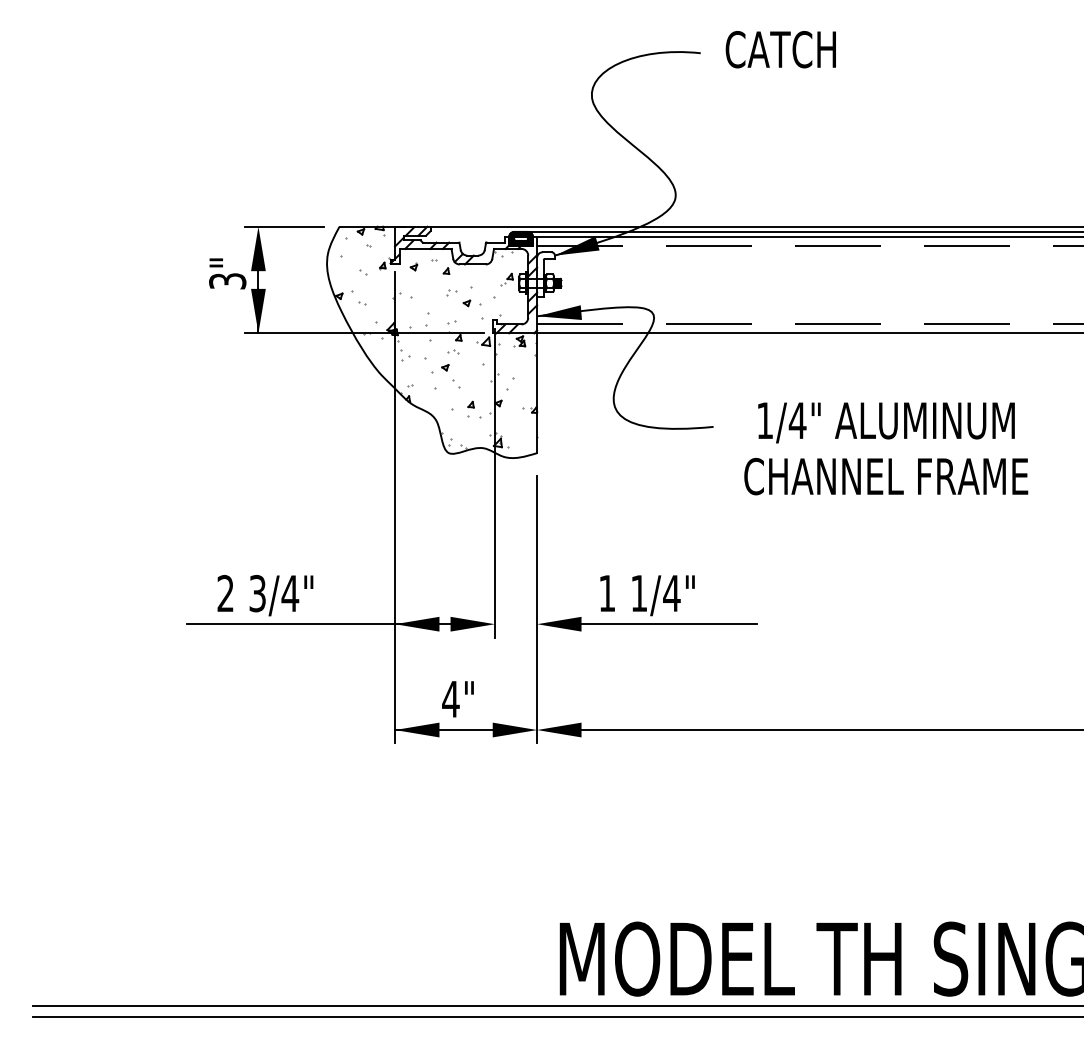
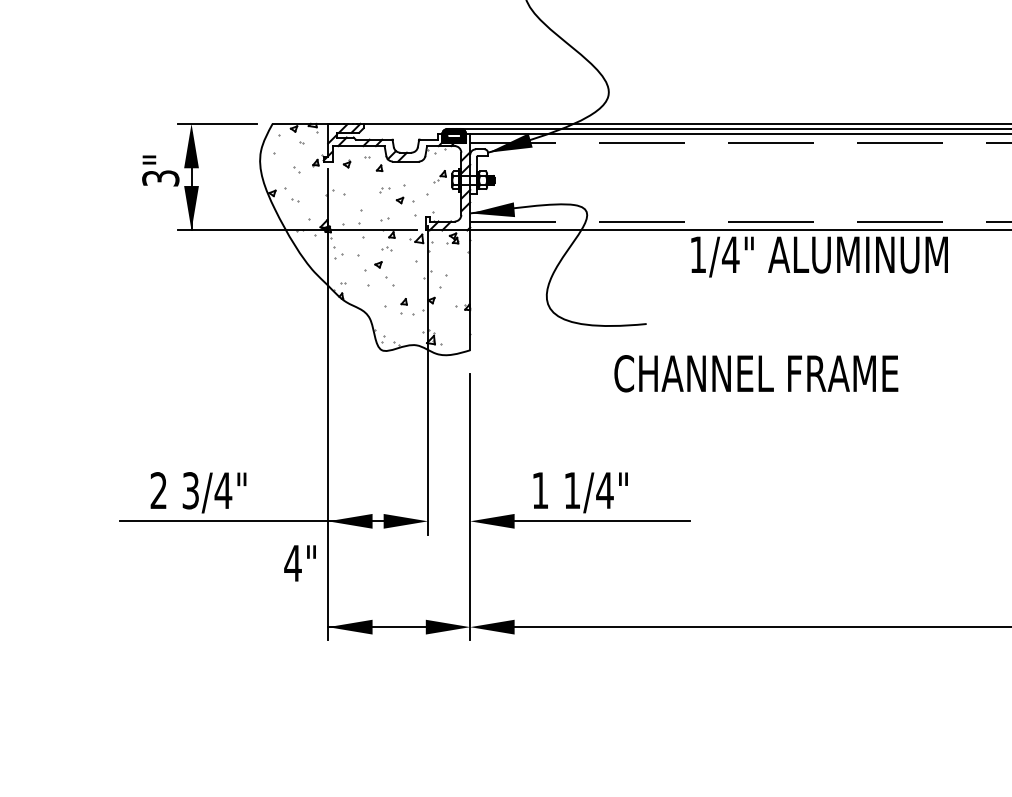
text: (886, 422) -> (819, 256), moved
text: (886, 476) -> (756, 373), moved
text: (457, 699) -> (299, 563), moved

